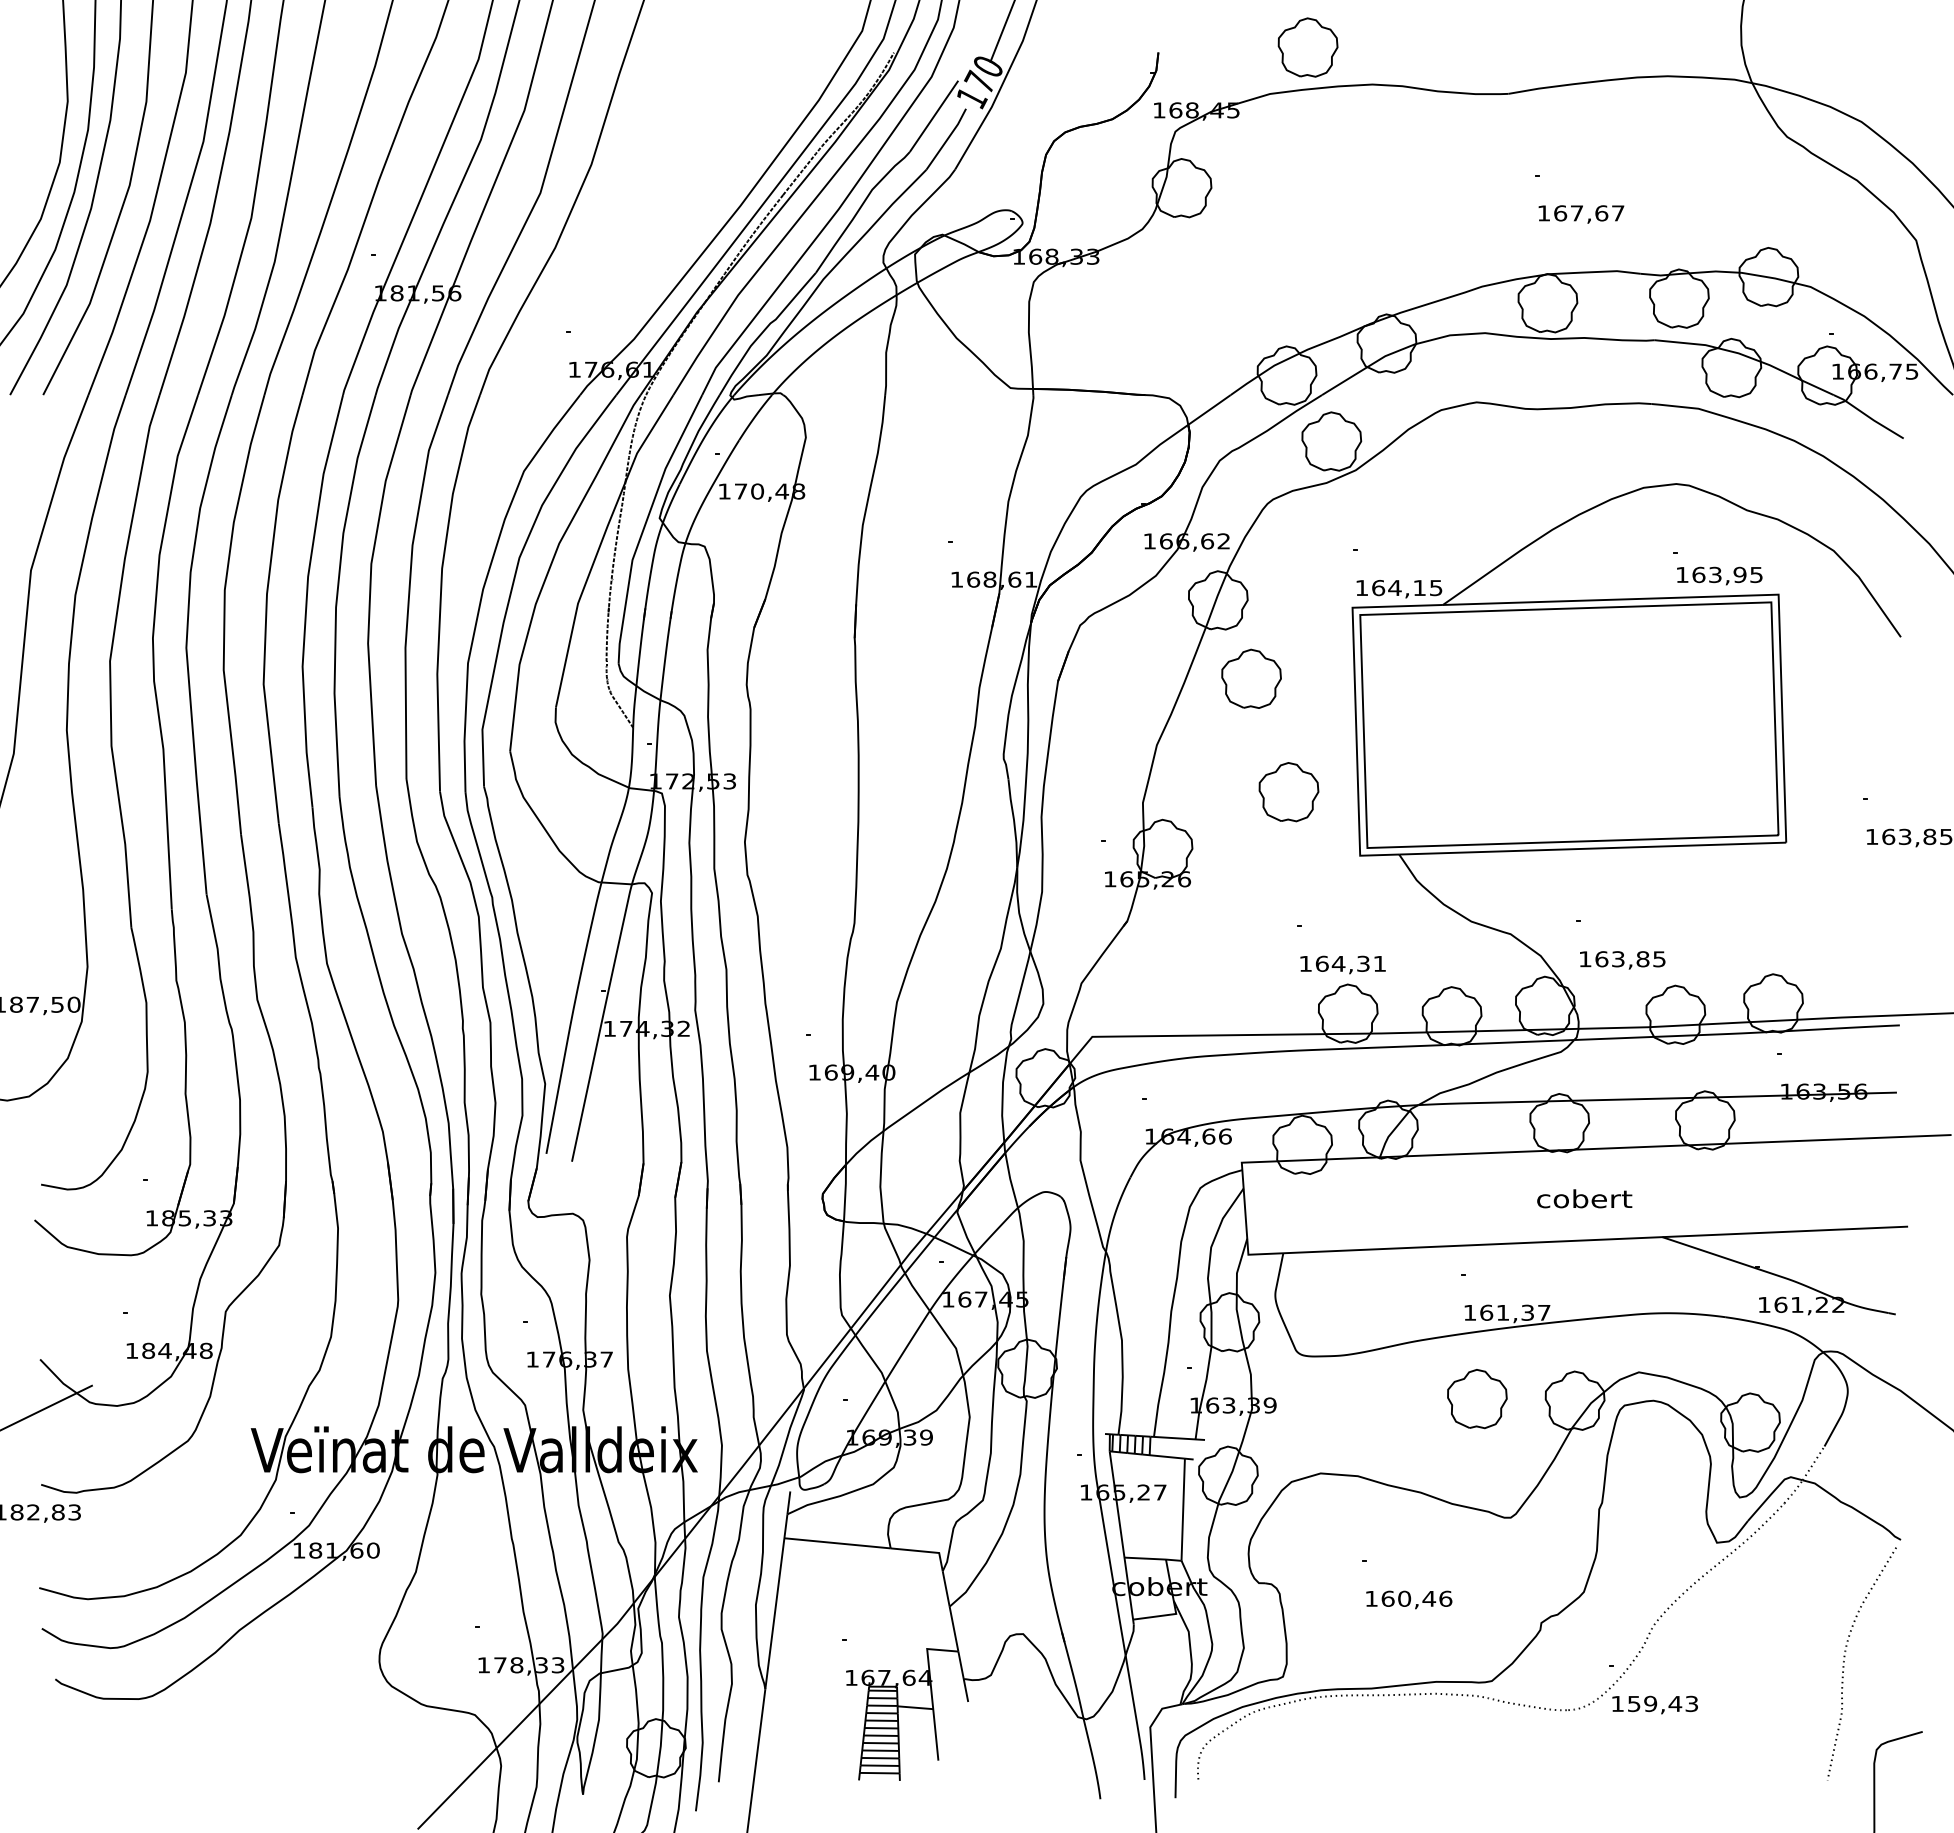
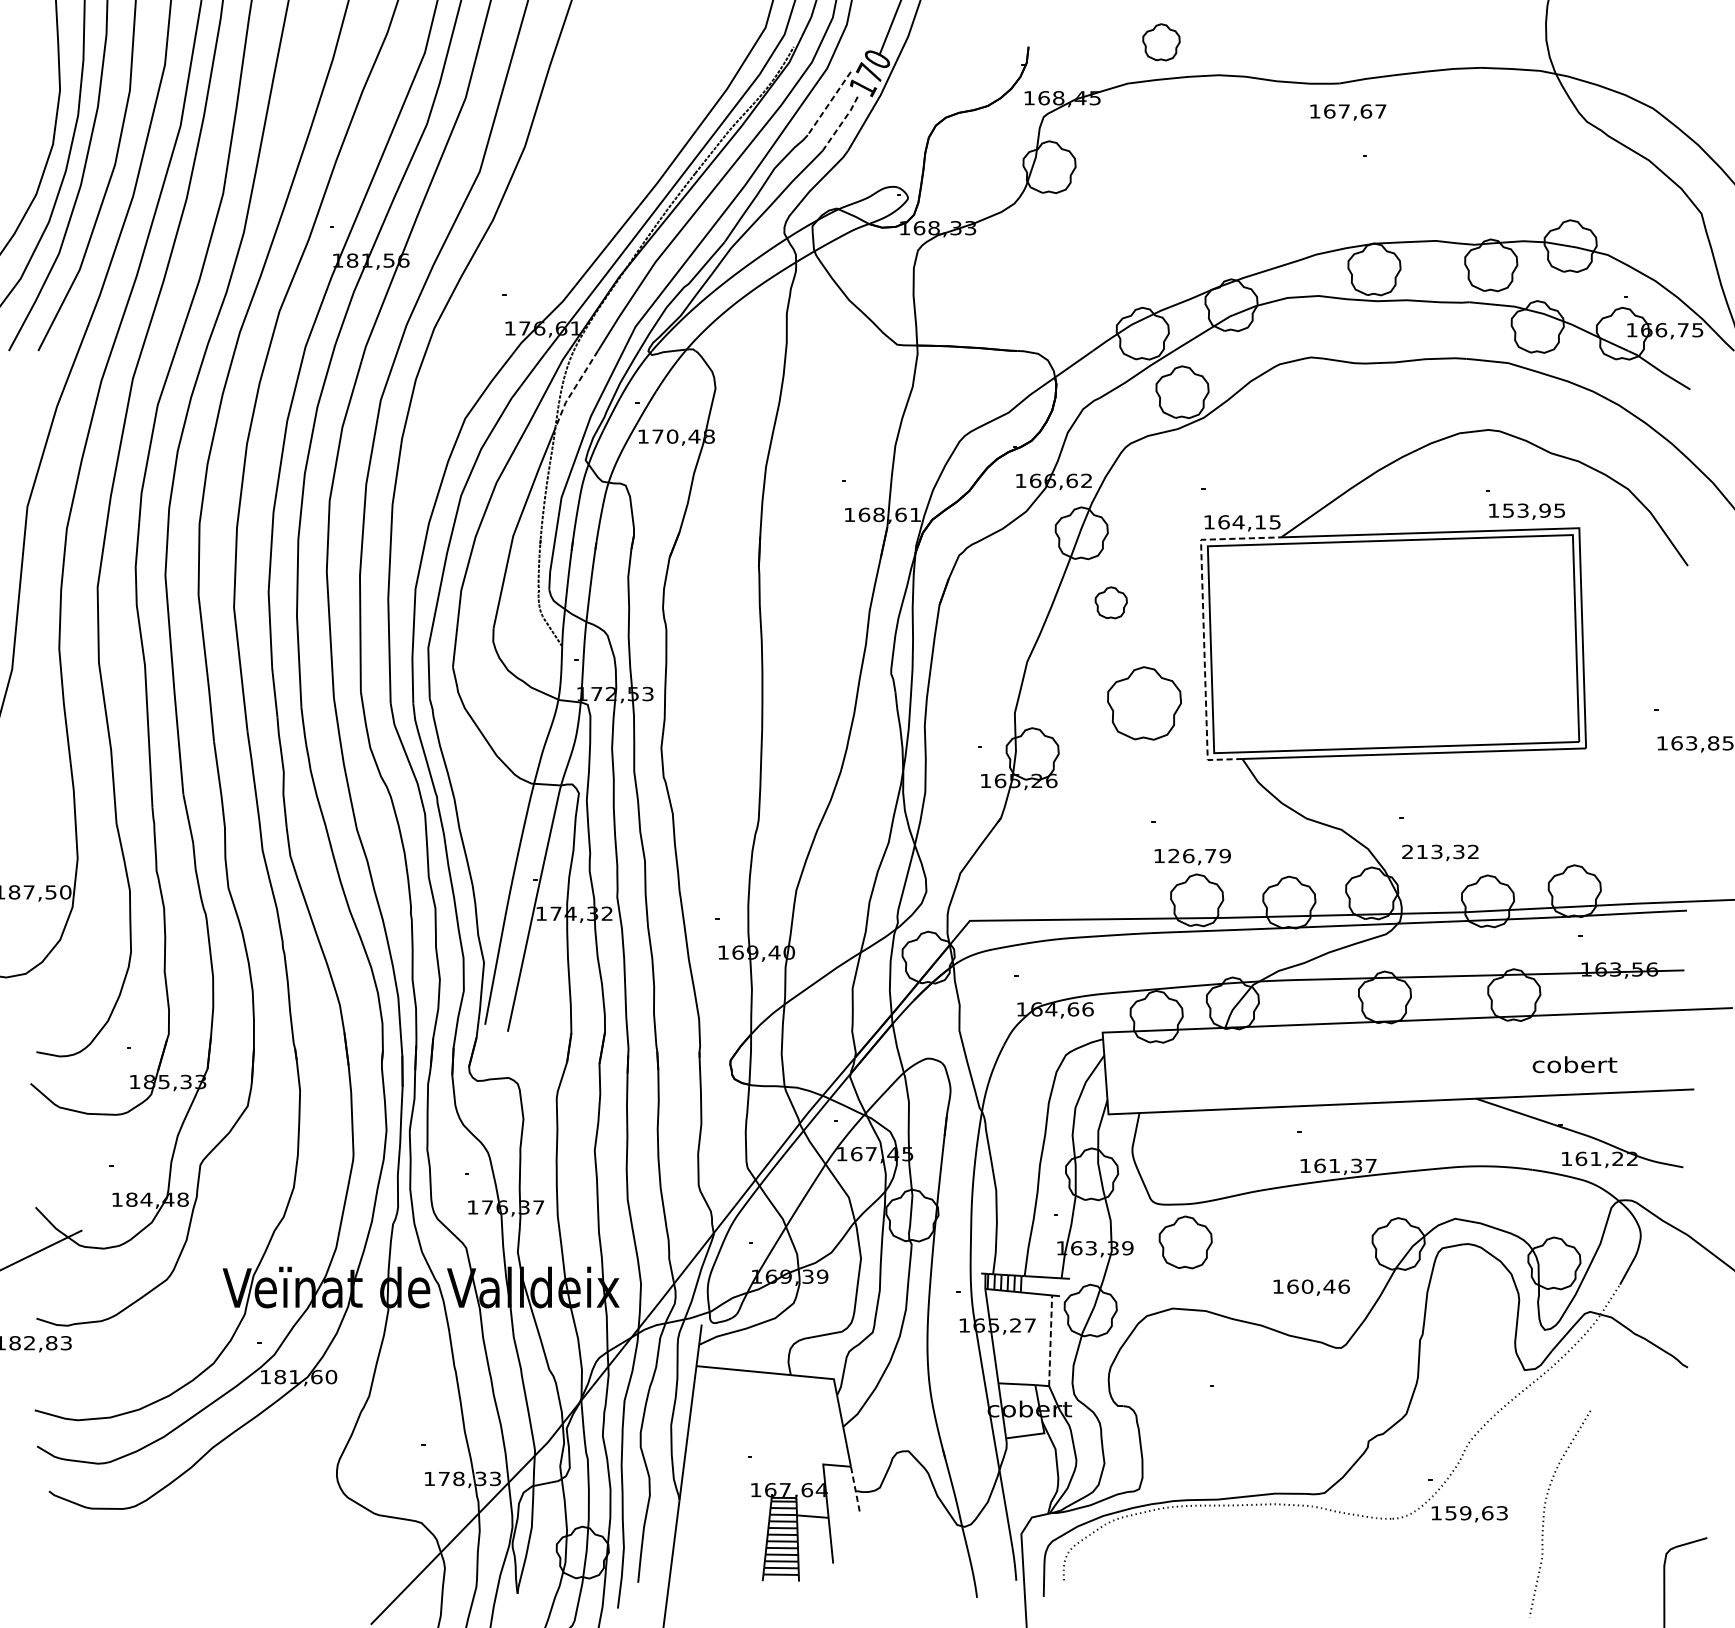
part: (1307, 47) -> (1160, 42), size x0.7
line: (933, 116) -> (828, 103), solid -> dashed
line: (947, 139) -> (841, 124), solid -> dashed
text: (1581, 214) -> (1348, 112), moved
line: (646, 438) -> (574, 389), solid -> dashed
text: (1698, 574) -> (1508, 510), 163,95 -> 153,95
part: (1251, 678) -> (1111, 602), size x0.6
line: (1355, 706) -> (1203, 627), solid -> dashed
part: (1288, 792) -> (1144, 703), size x1.4
text: (1622, 959) -> (1440, 852), 163,85 -> 213,32
text: (1350, 963) -> (1199, 855), 164,31 -> 126,79
text: (1584, 1198) -> (1574, 1064), moved
part: (1477, 1399) -> (1185, 1242), moved
line: (1183, 1509) -> (1050, 1340), solid -> dashed
text: (1409, 1599) -> (1311, 1287), moved
curve: (1844, 1662) -> (1544, 1512), moved
line: (963, 1676) -> (855, 1488), solid -> dashed
text: (1675, 1703) -> (1487, 1512), 159,43 -> 159,63

